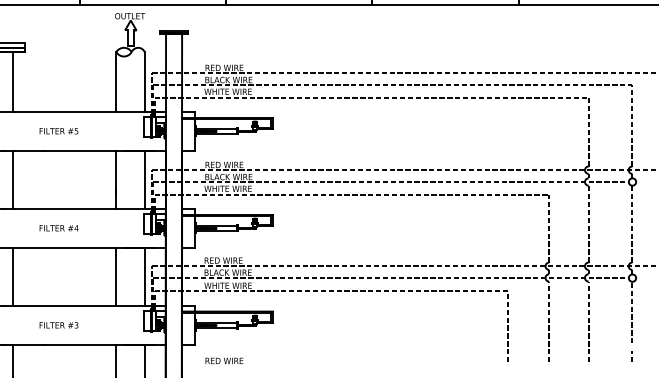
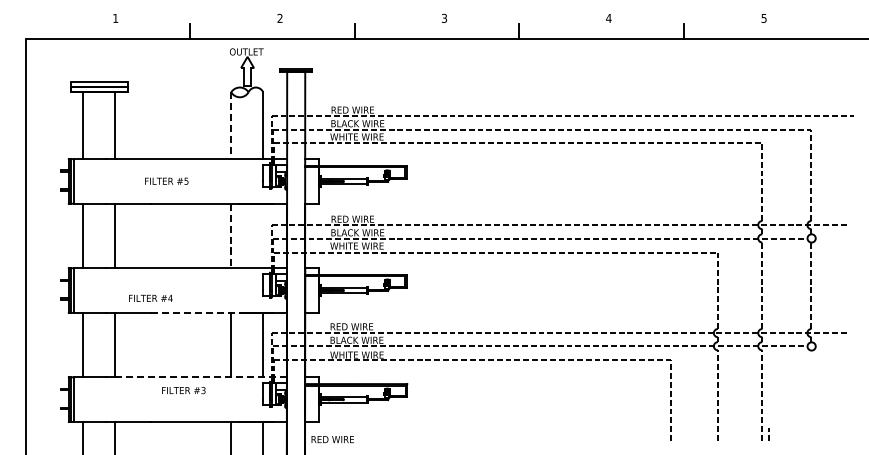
line: (116, 82) -> (231, 126), solid -> dashed
line: (144, 179) -> (263, 235), removed
line: (116, 180) -> (231, 236), solid -> dashed
text: (58, 227) -> (150, 297), moved
line: (84, 247) -> (195, 312), solid -> dashed
line: (90, 305) -> (202, 377), solid -> dashed
line: (632, 311) -> (811, 384), removed
text: (58, 325) -> (183, 390), moved
line: (631, 357) -> (768, 435), moved
text: (224, 360) -> (332, 439), moved

